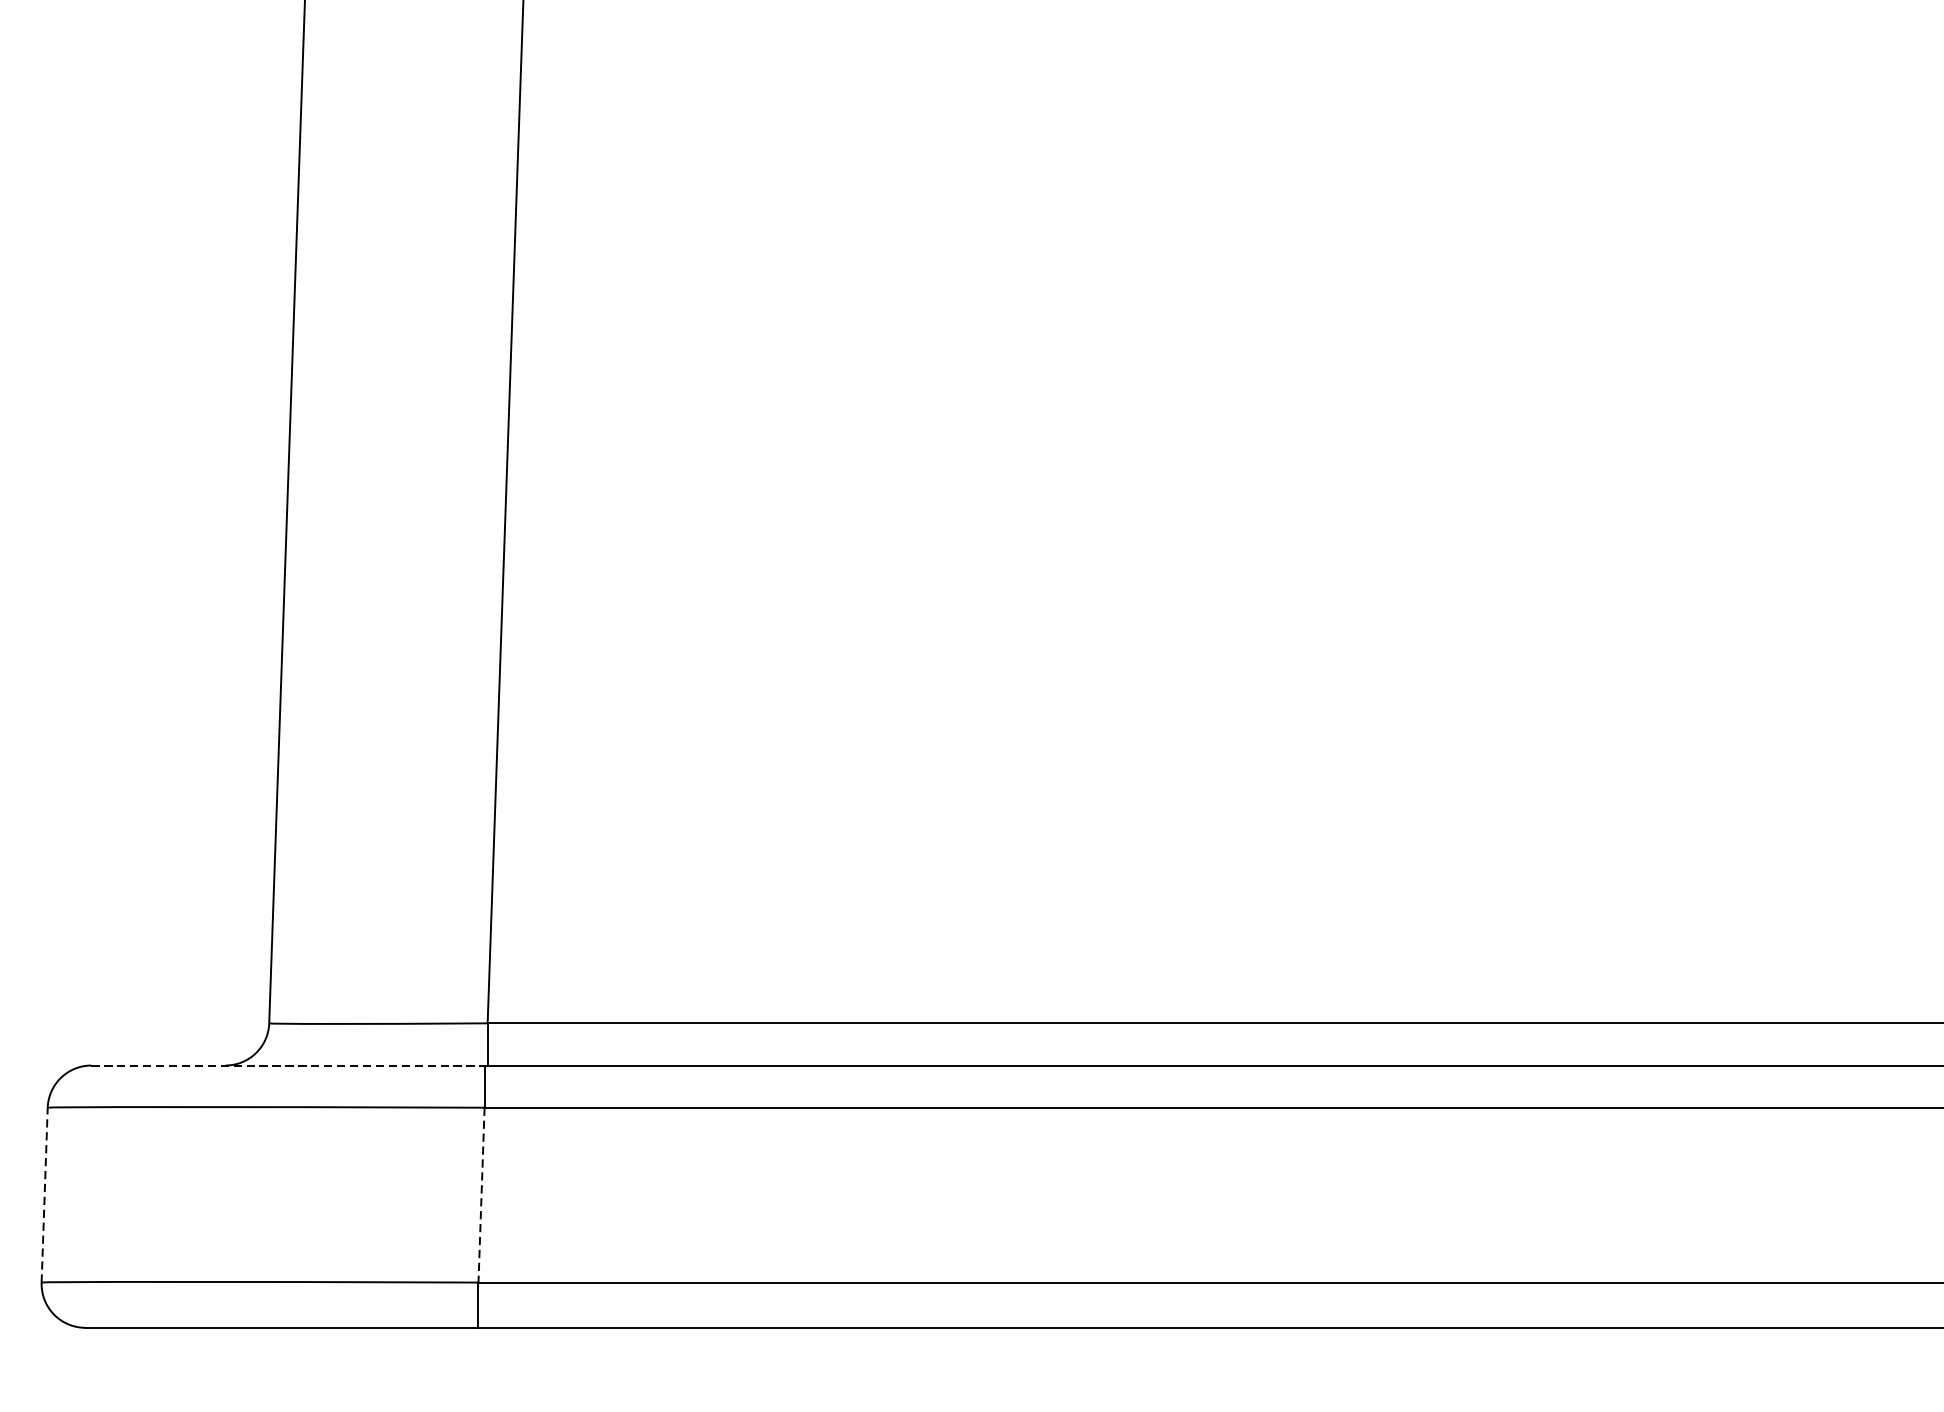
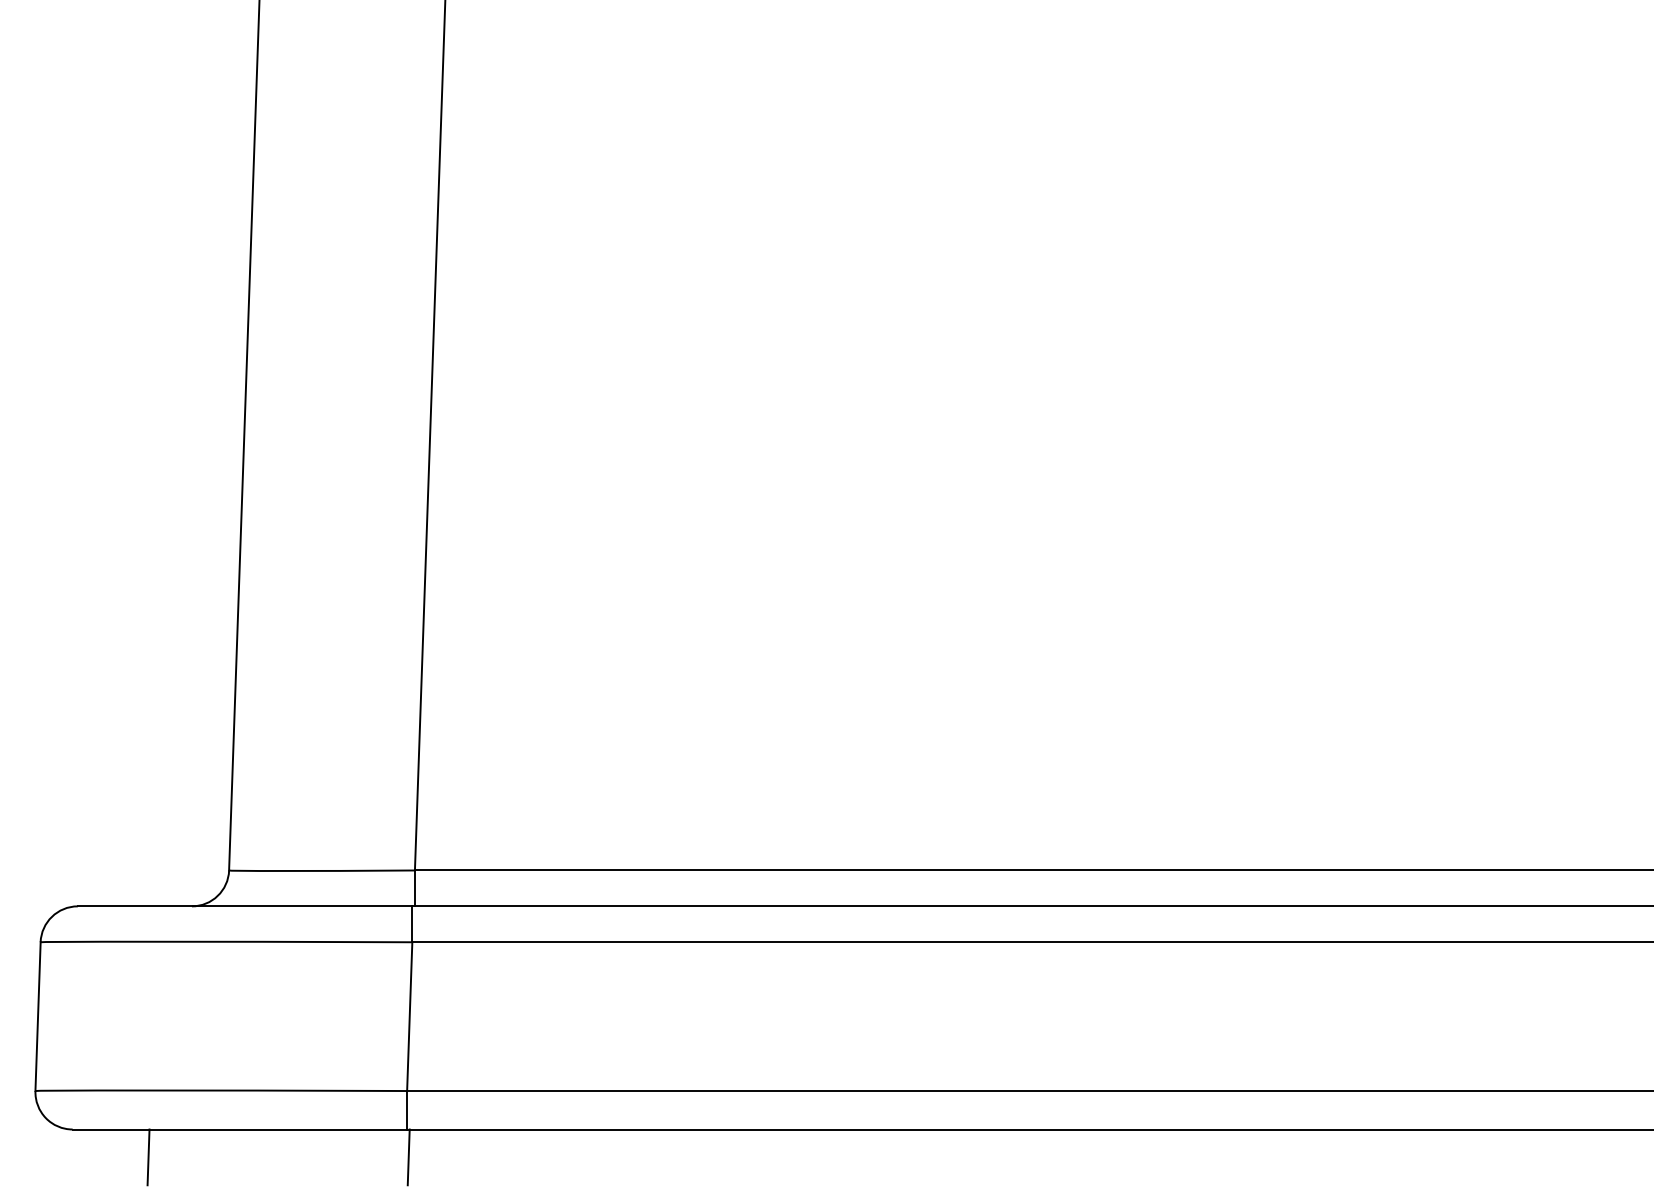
line: (288, 1065) -> (245, 906), dashed -> solid
line: (45, 1194) -> (38, 1016), dashed -> solid
line: (481, 1196) -> (409, 1017), dashed -> solid
line: (174, 1360) -> (148, 1157), added
line: (480, 1360) -> (408, 1157), added

